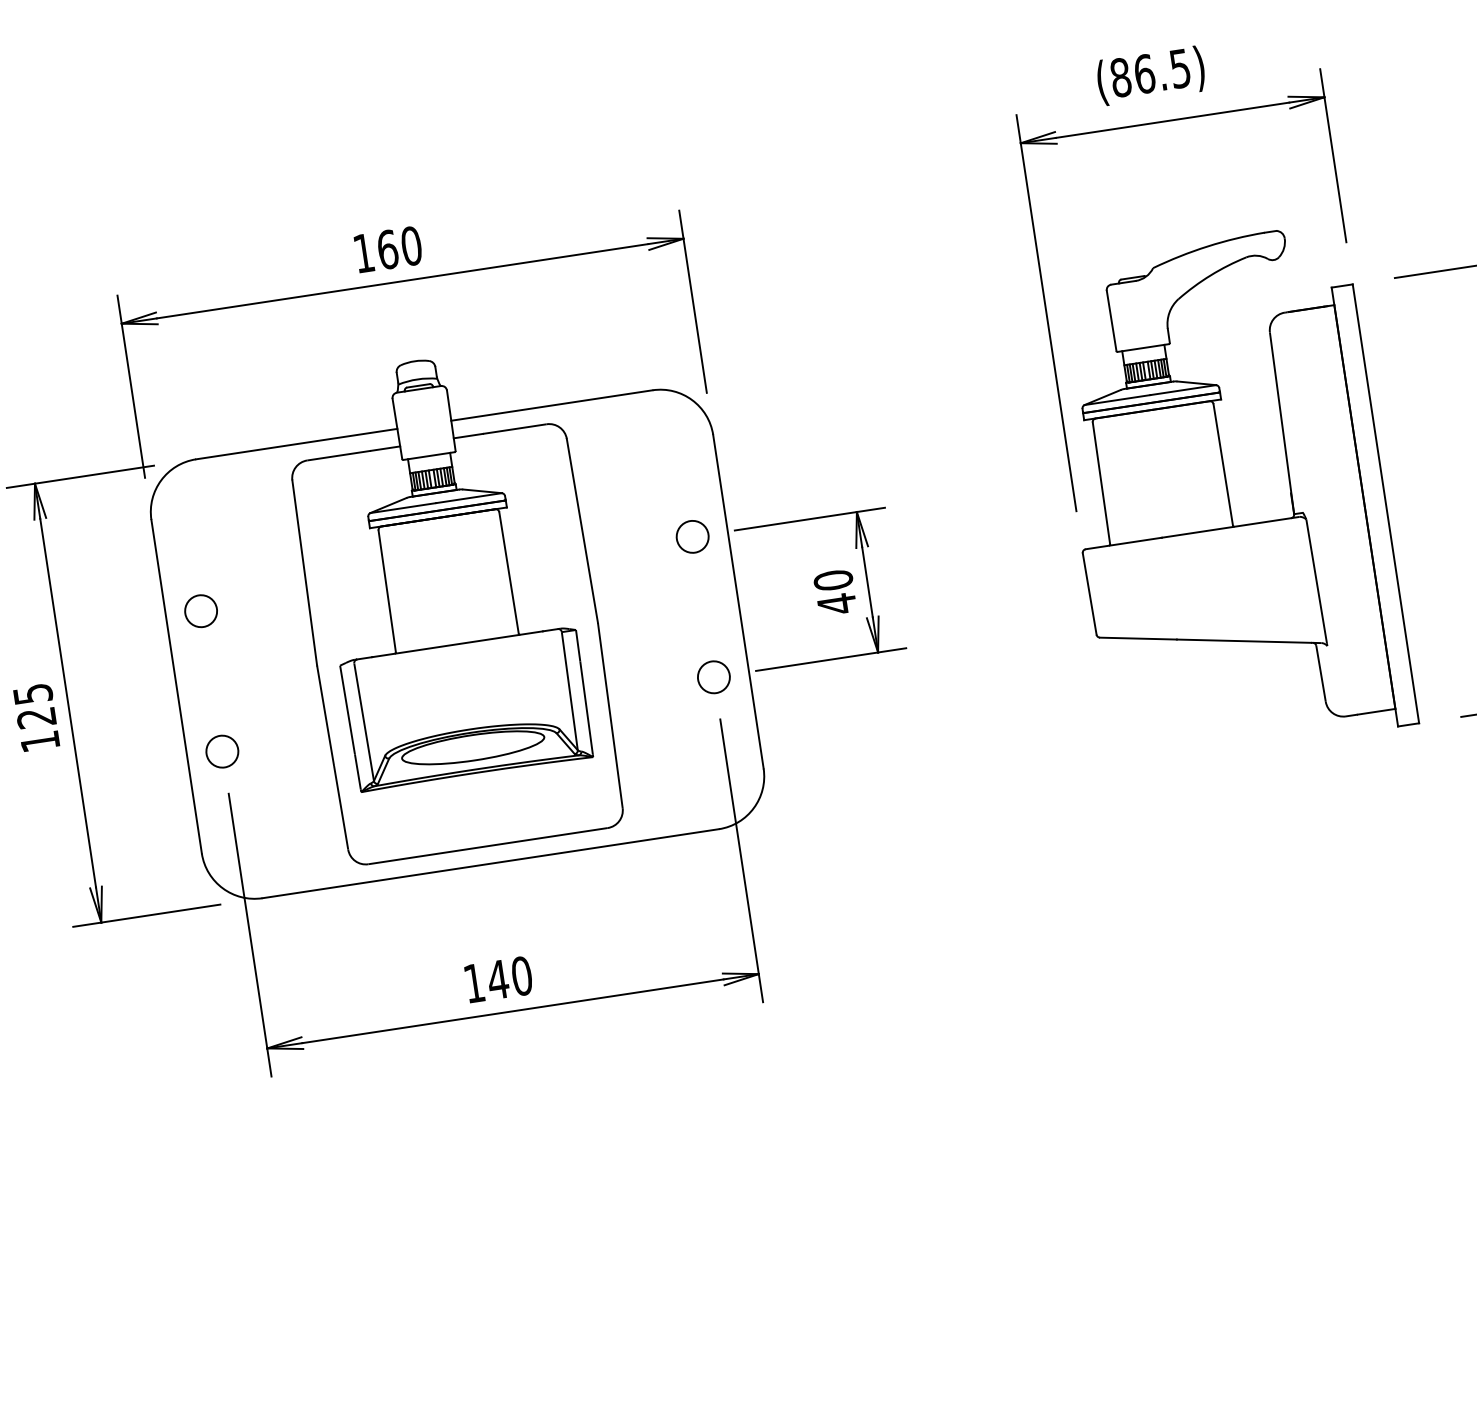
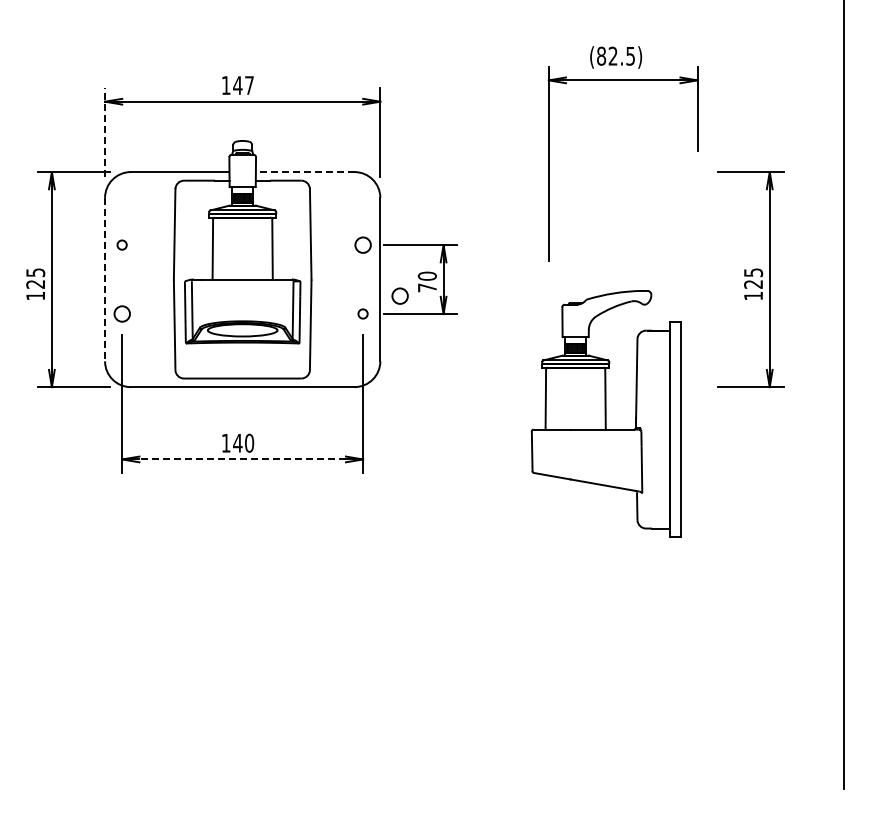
text: (1143, 72) -> (612, 55), (86.5) -> (82.5)
text: (399, 247) -> (243, 85), 160 -> 147
line: (132, 386) -> (105, 132), solid -> dashed
line: (550, 406) -> (304, 172), solid -> dashed
part: (1227, 494) -> (605, 413), moved
text: (837, 603) -> (427, 287), 40 -> 70
circle: (199, 610) -> (121, 244), size x0.6
circle: (782, 628) -> (399, 295), added
circle: (712, 676) -> (362, 313), size x0.6
line: (177, 686) -> (105, 279), solid -> dashed
line: (512, 1011) -> (242, 459), solid -> dashed

